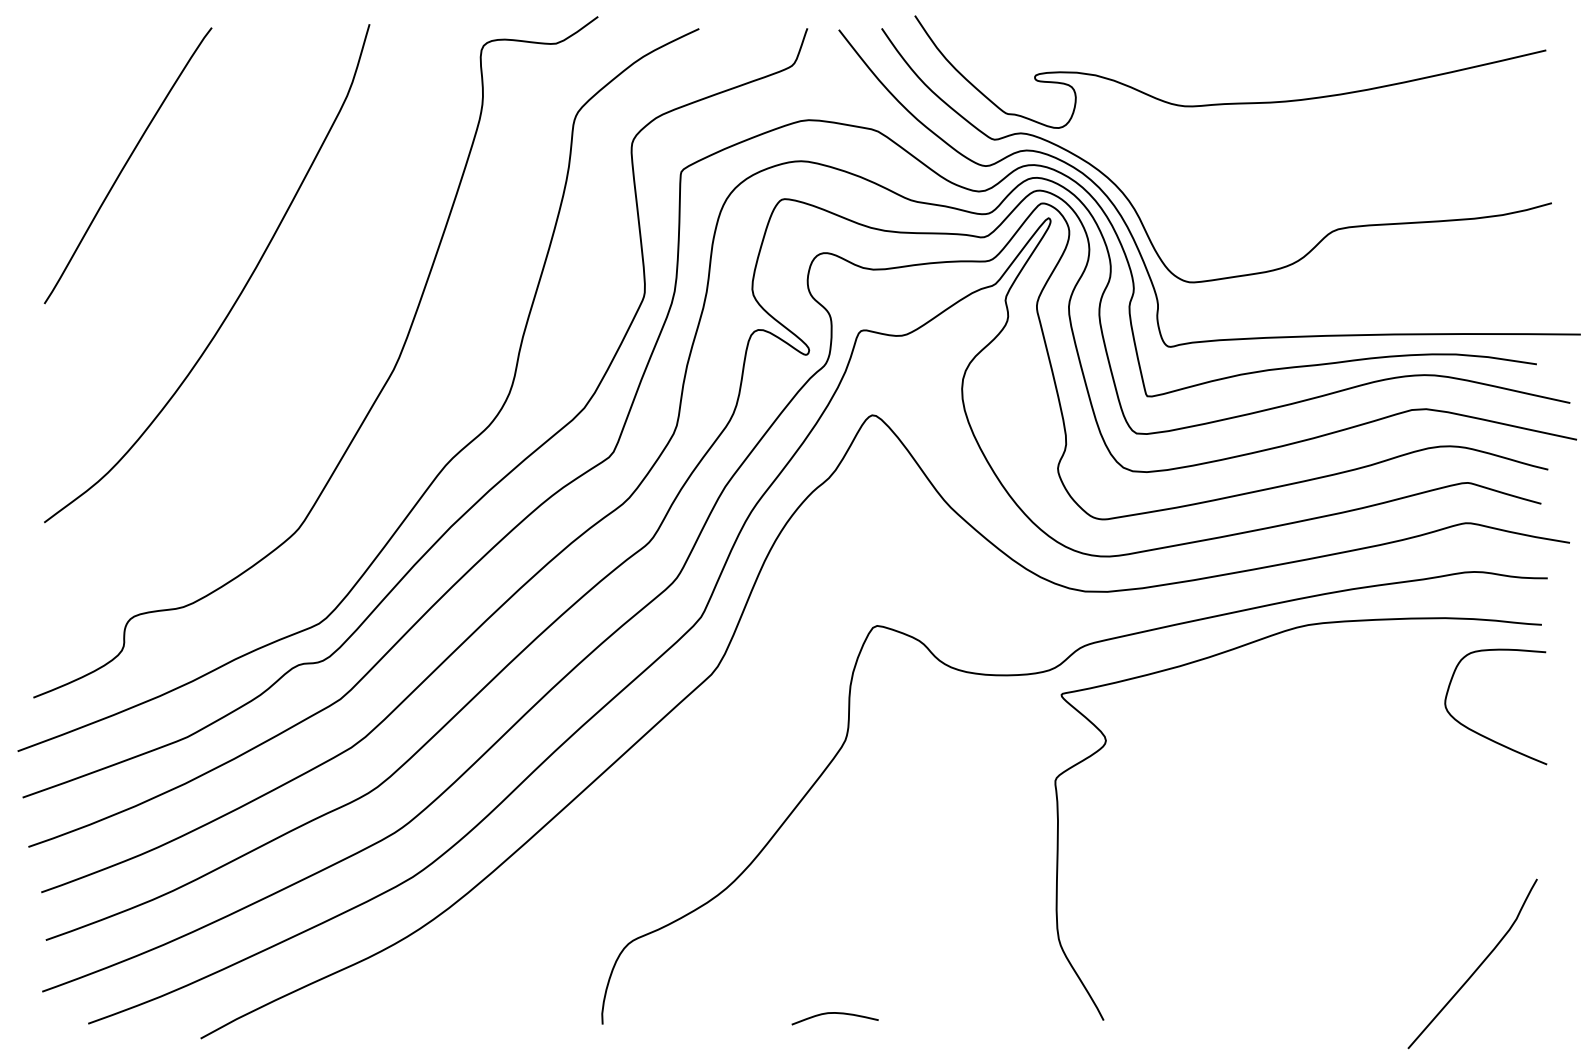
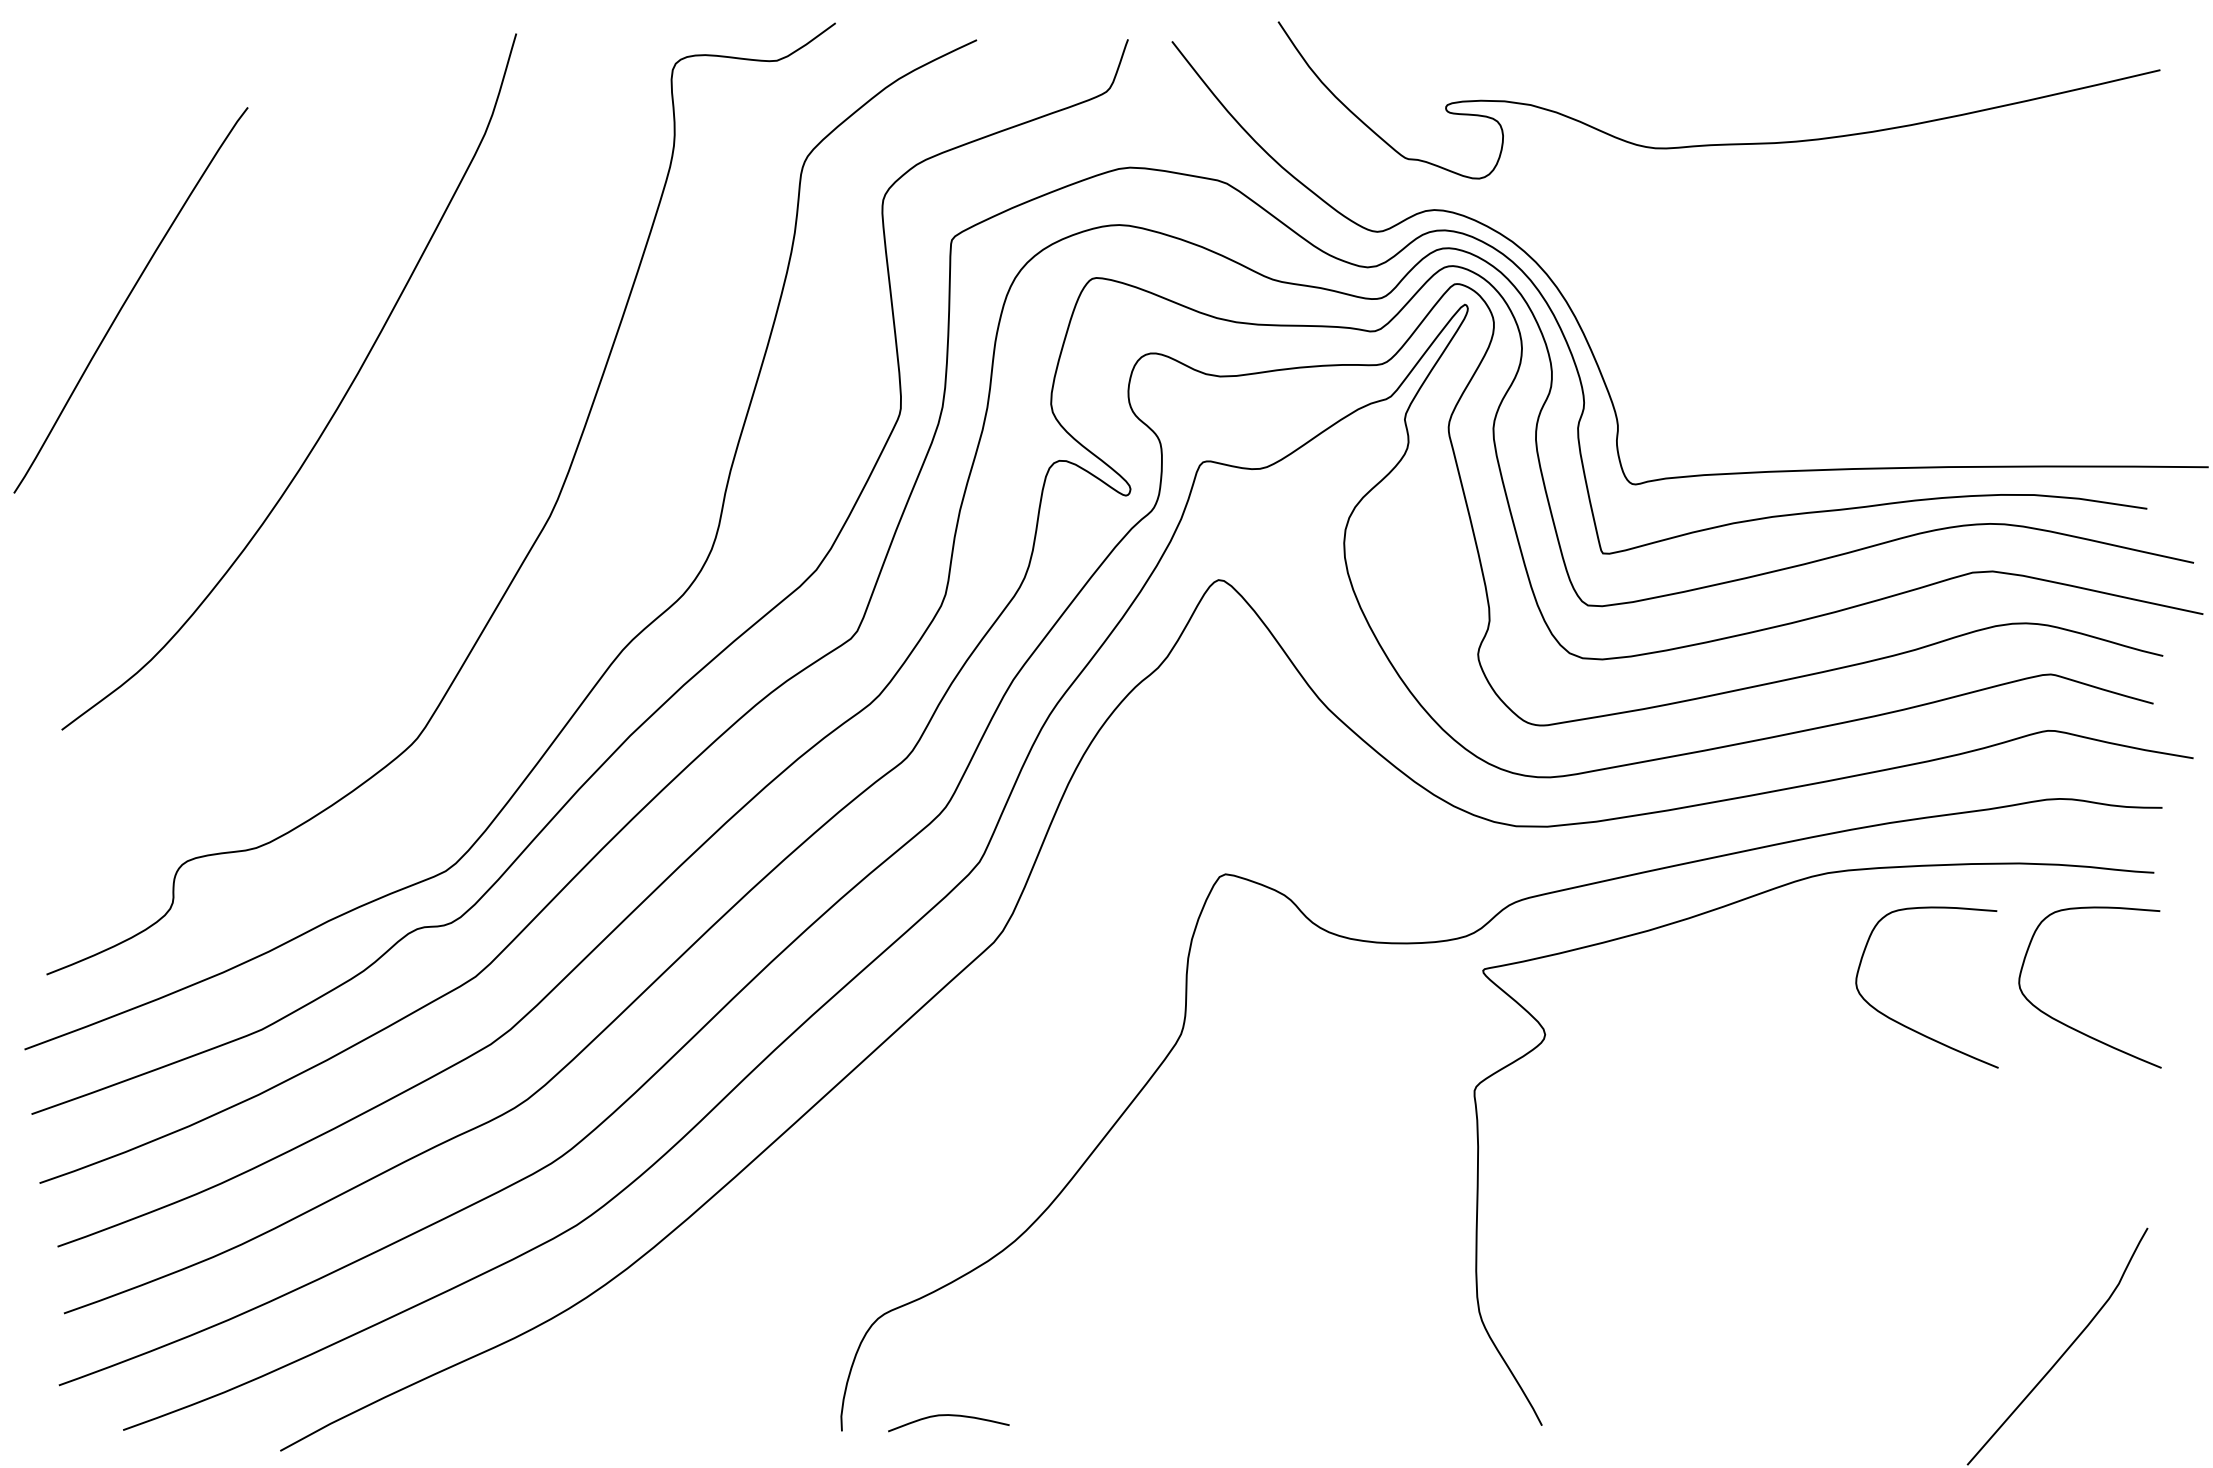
curve: (126, 164) -> (128, 298), moved
curve: (1134, 208) -> (1585, 290), removed
curve: (1367, 735) -> (1910, 1027), added
curve: (836, 1013) -> (950, 1416), moved

